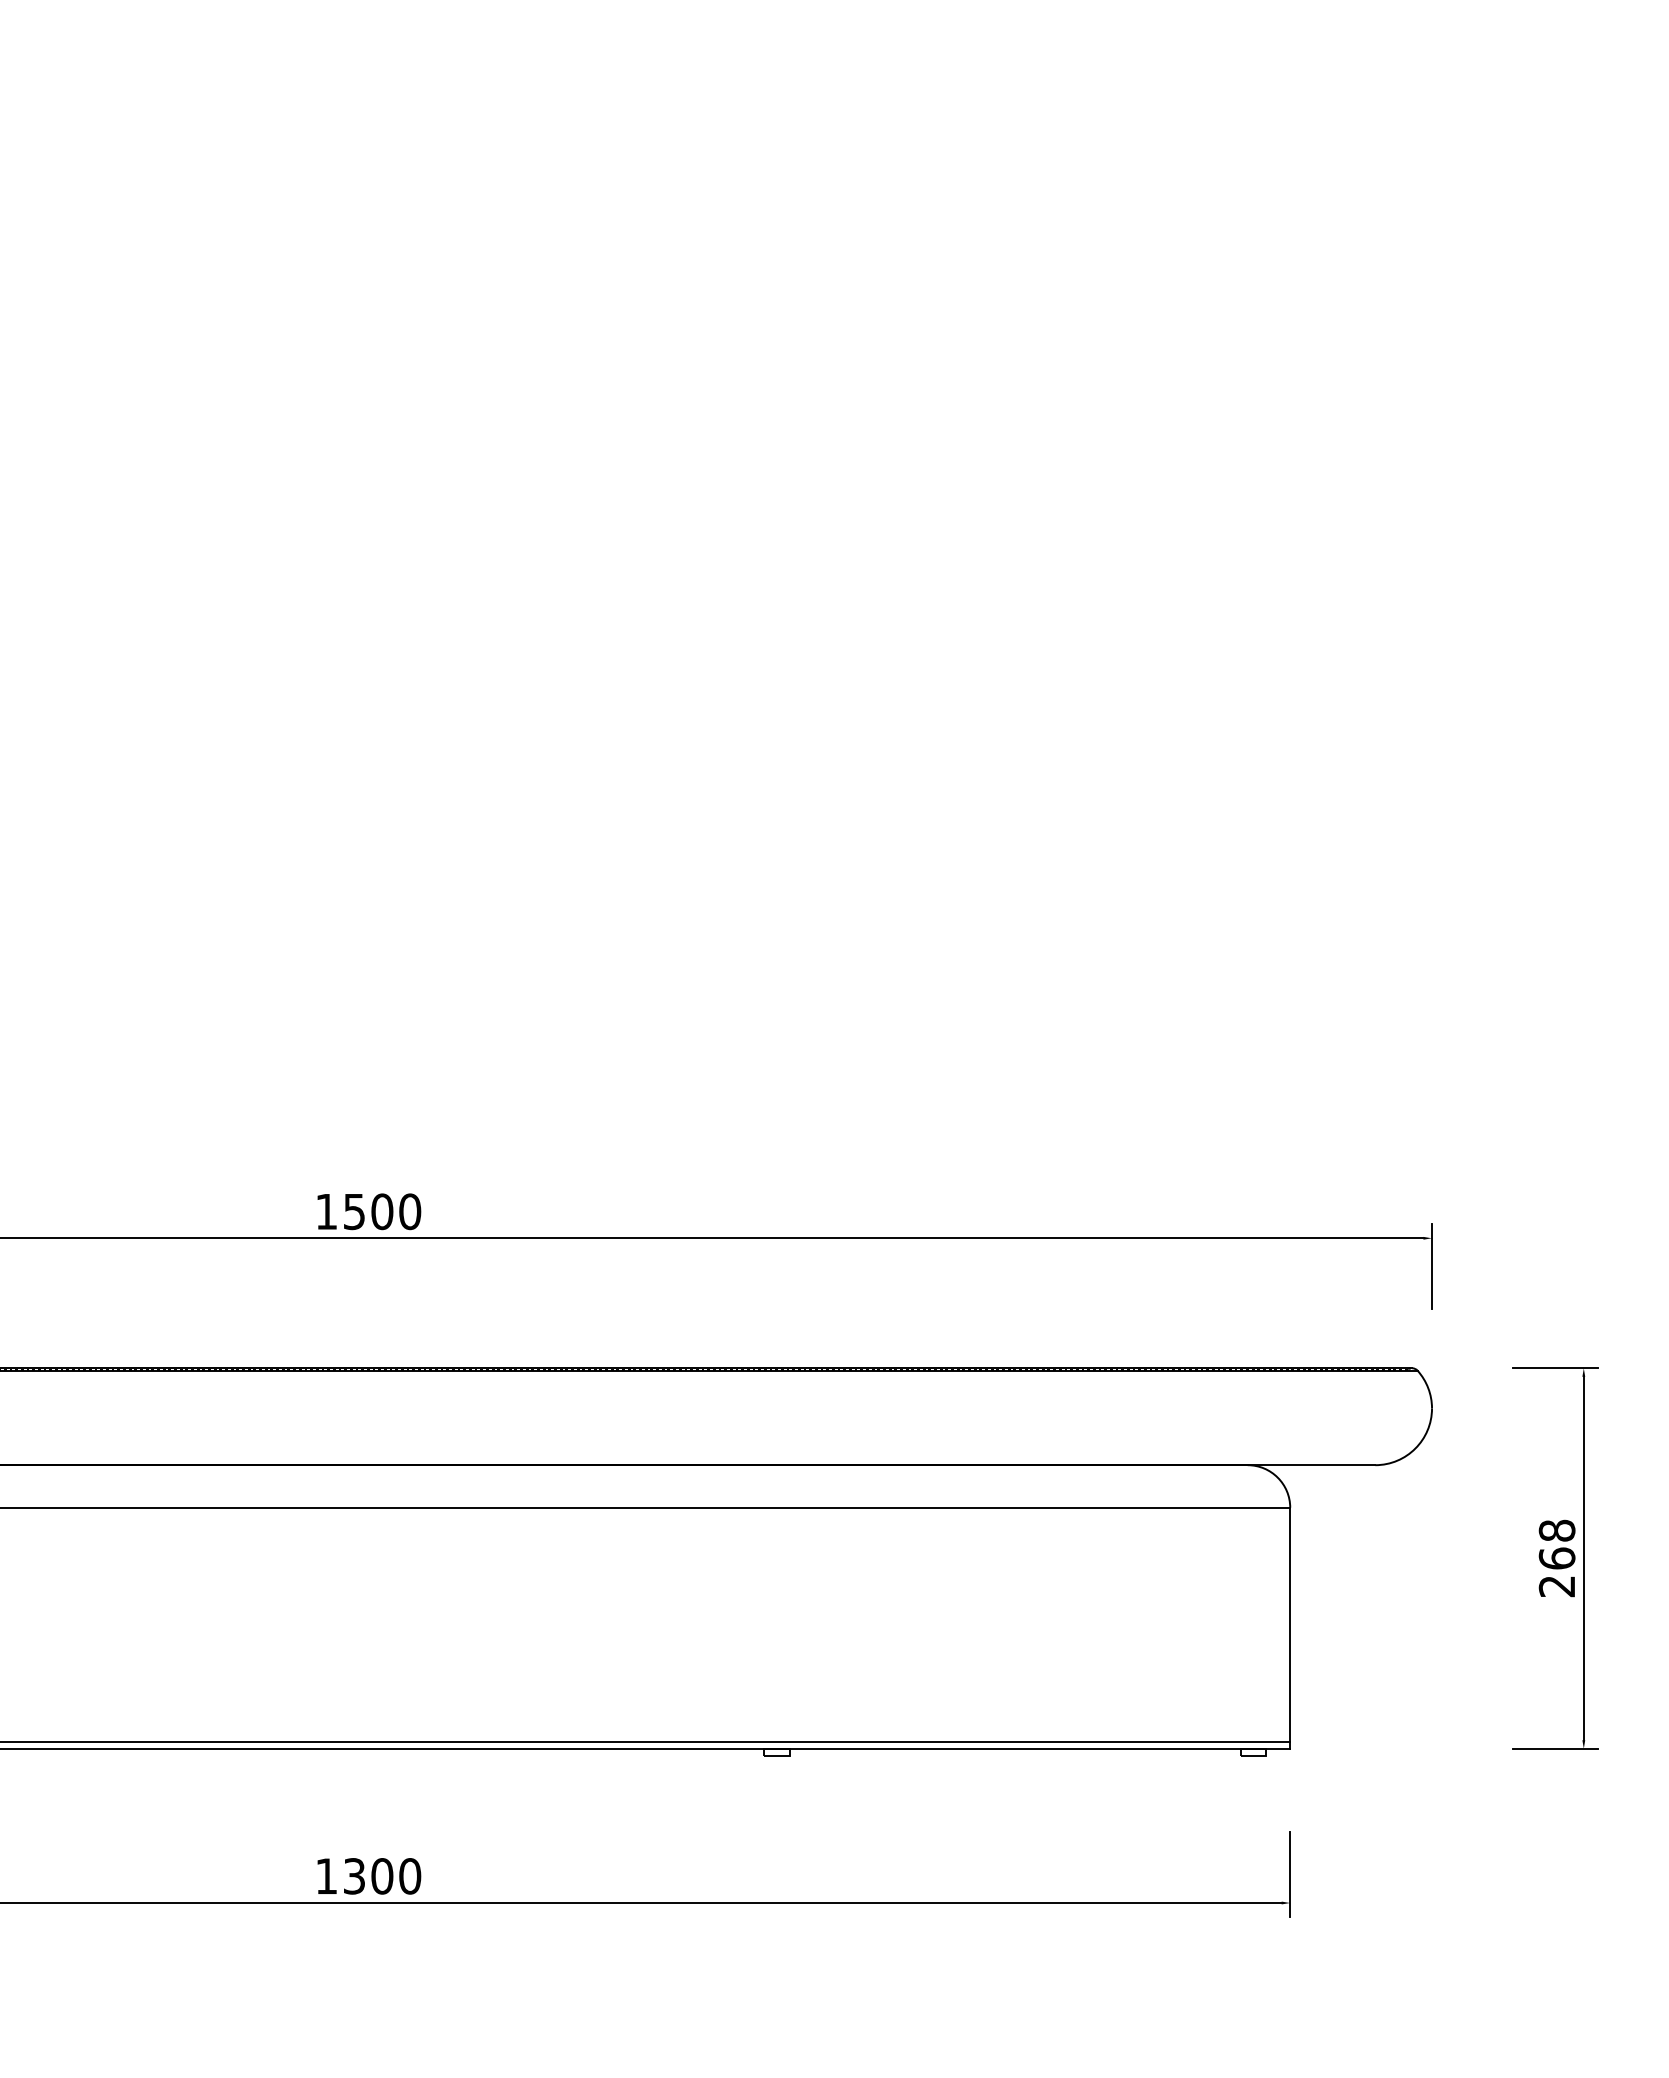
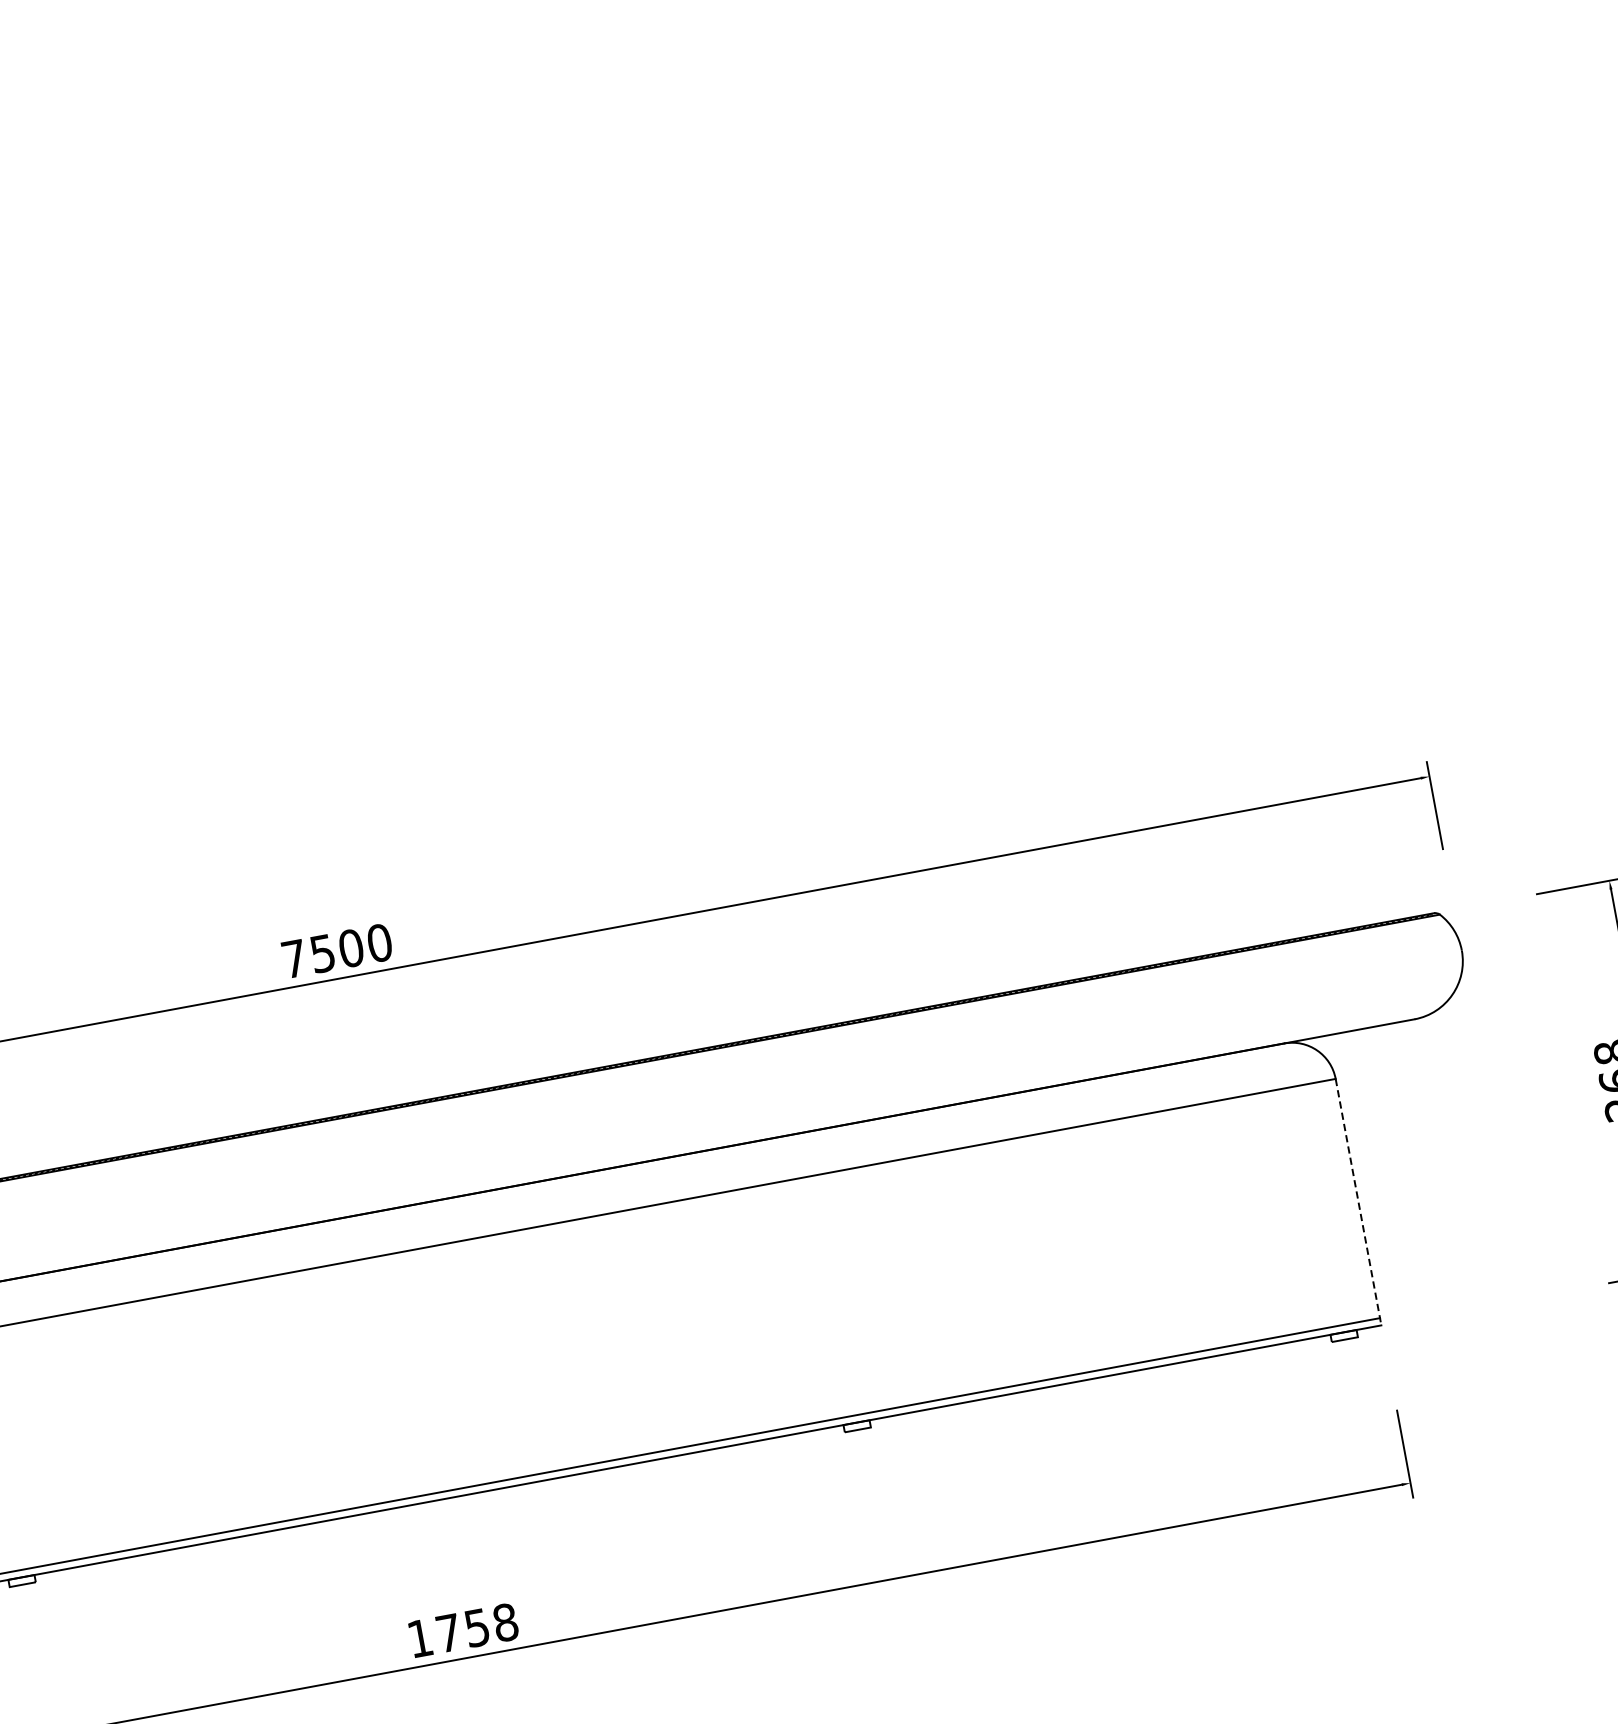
text: (326, 1211) -> (294, 958), 1500 -> 7500
line: (1290, 1628) -> (1358, 1202), solid -> dashed
text: (382, 1876) -> (477, 1628), 1300 -> 1758

